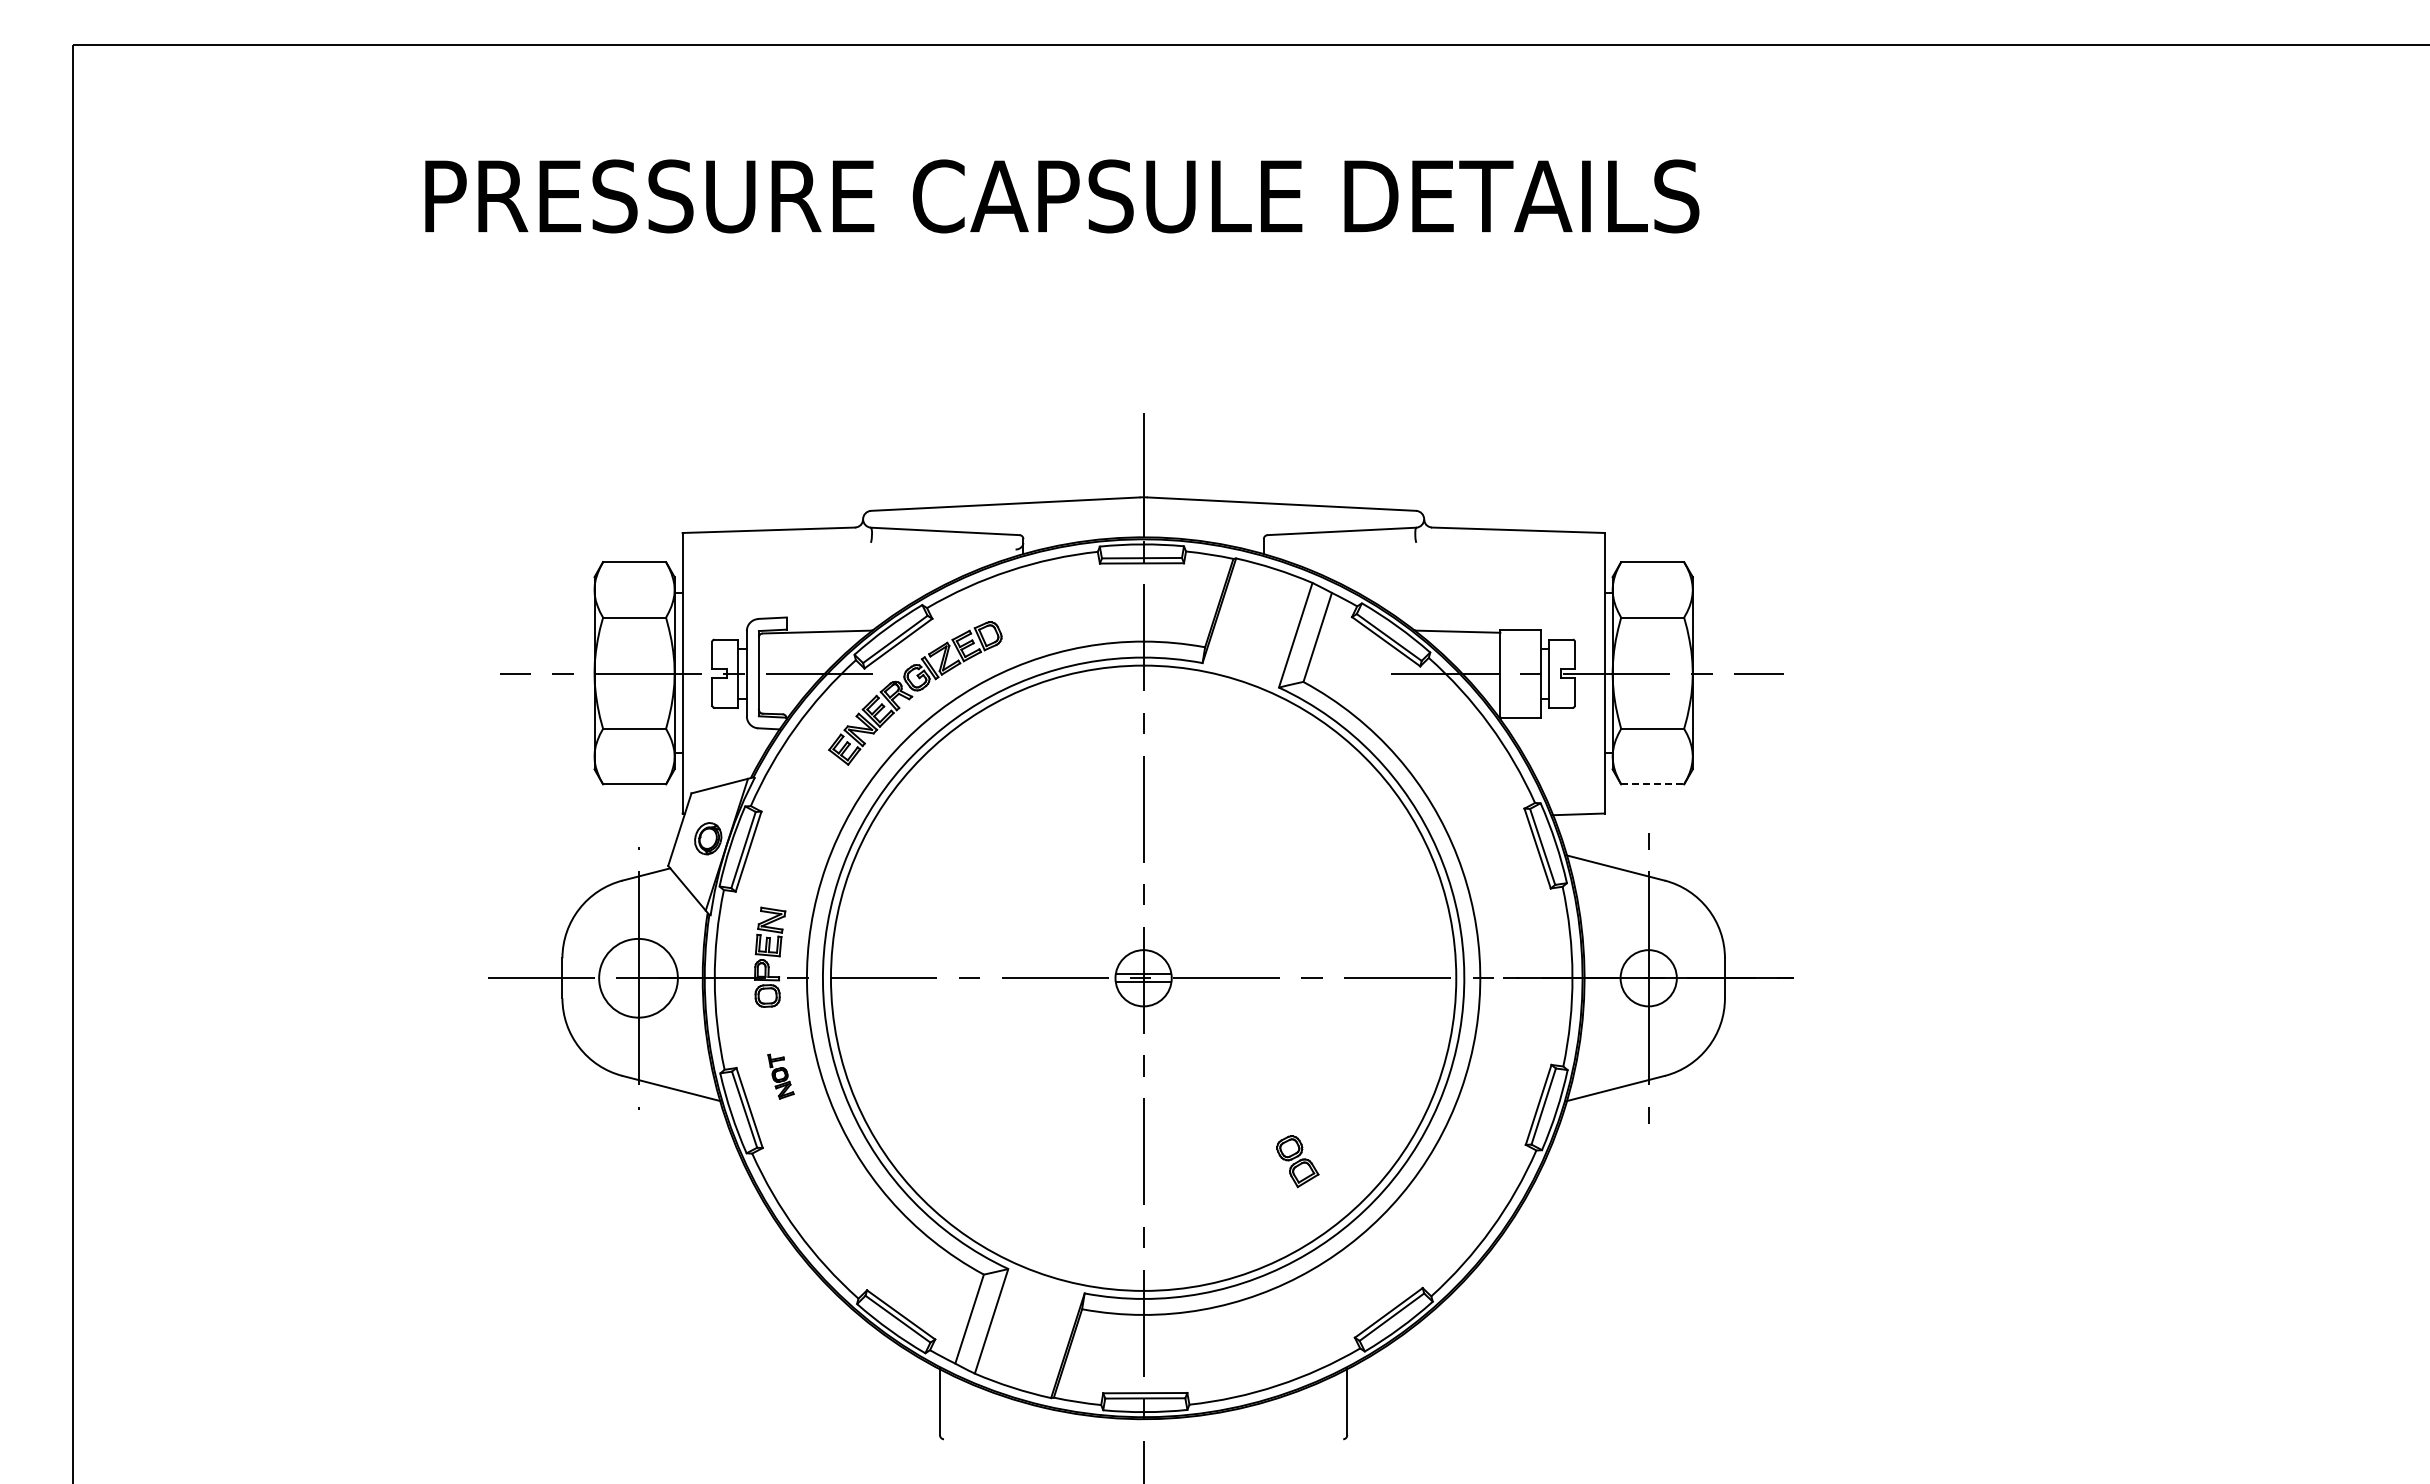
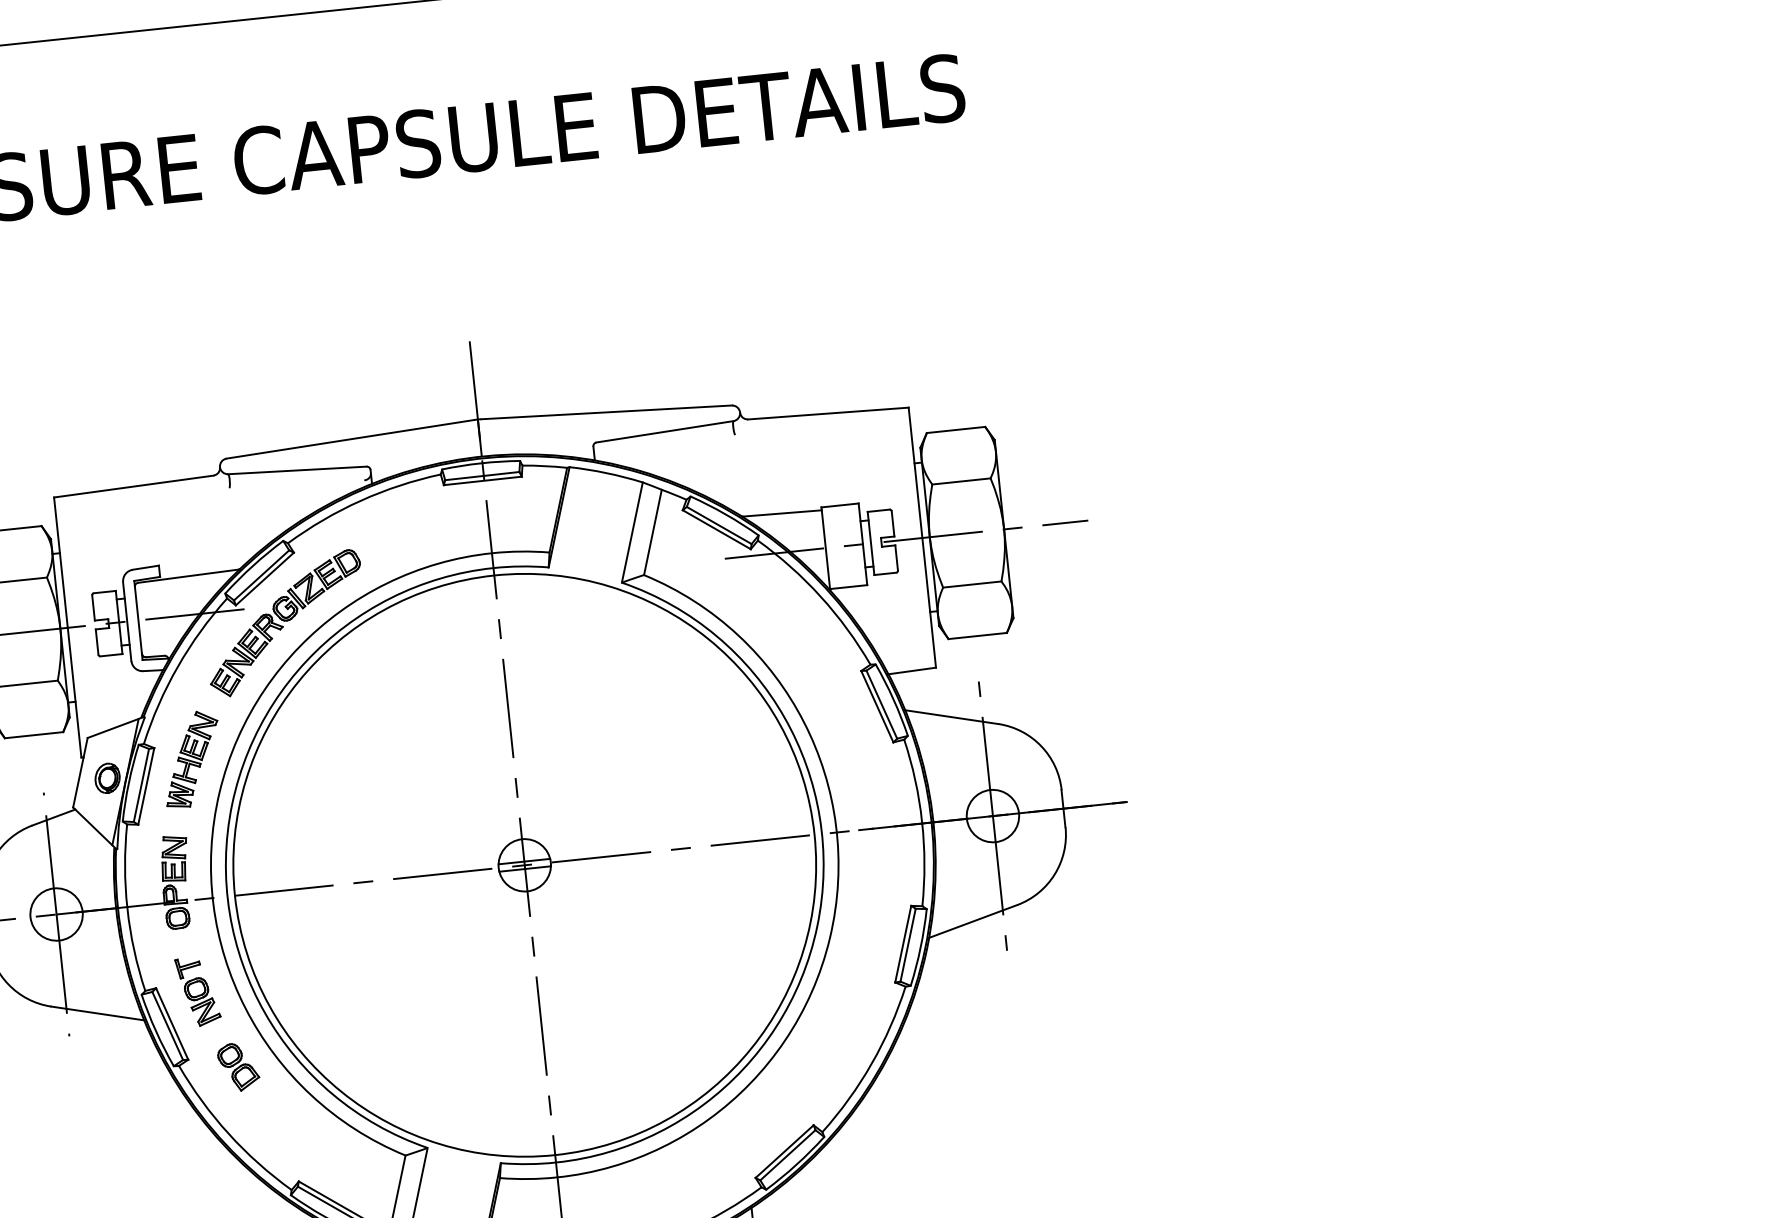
line: (1653, 784) -> (978, 636), dashed -> solid
part: (800, 827) -> (192, 758), added
circle: (638, 978) -> (56, 914), size x0.71
part: (780, 1076) -> (197, 991), size x1.67
part: (1297, 1161) -> (238, 1067), moved

